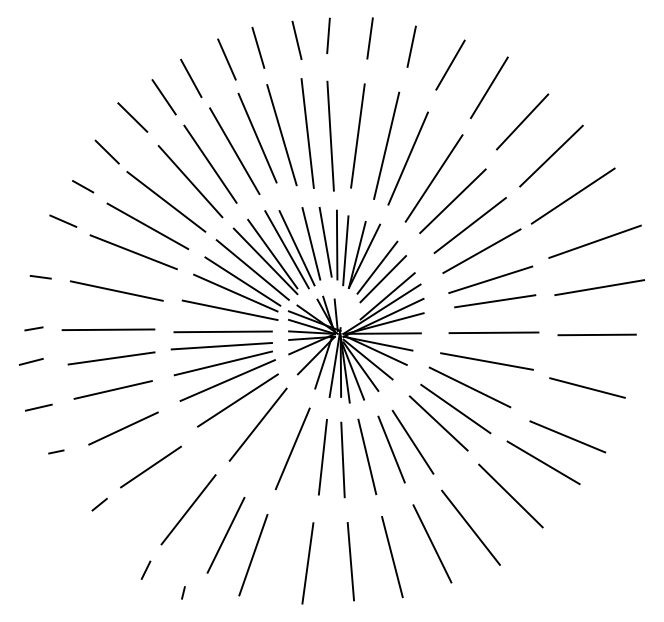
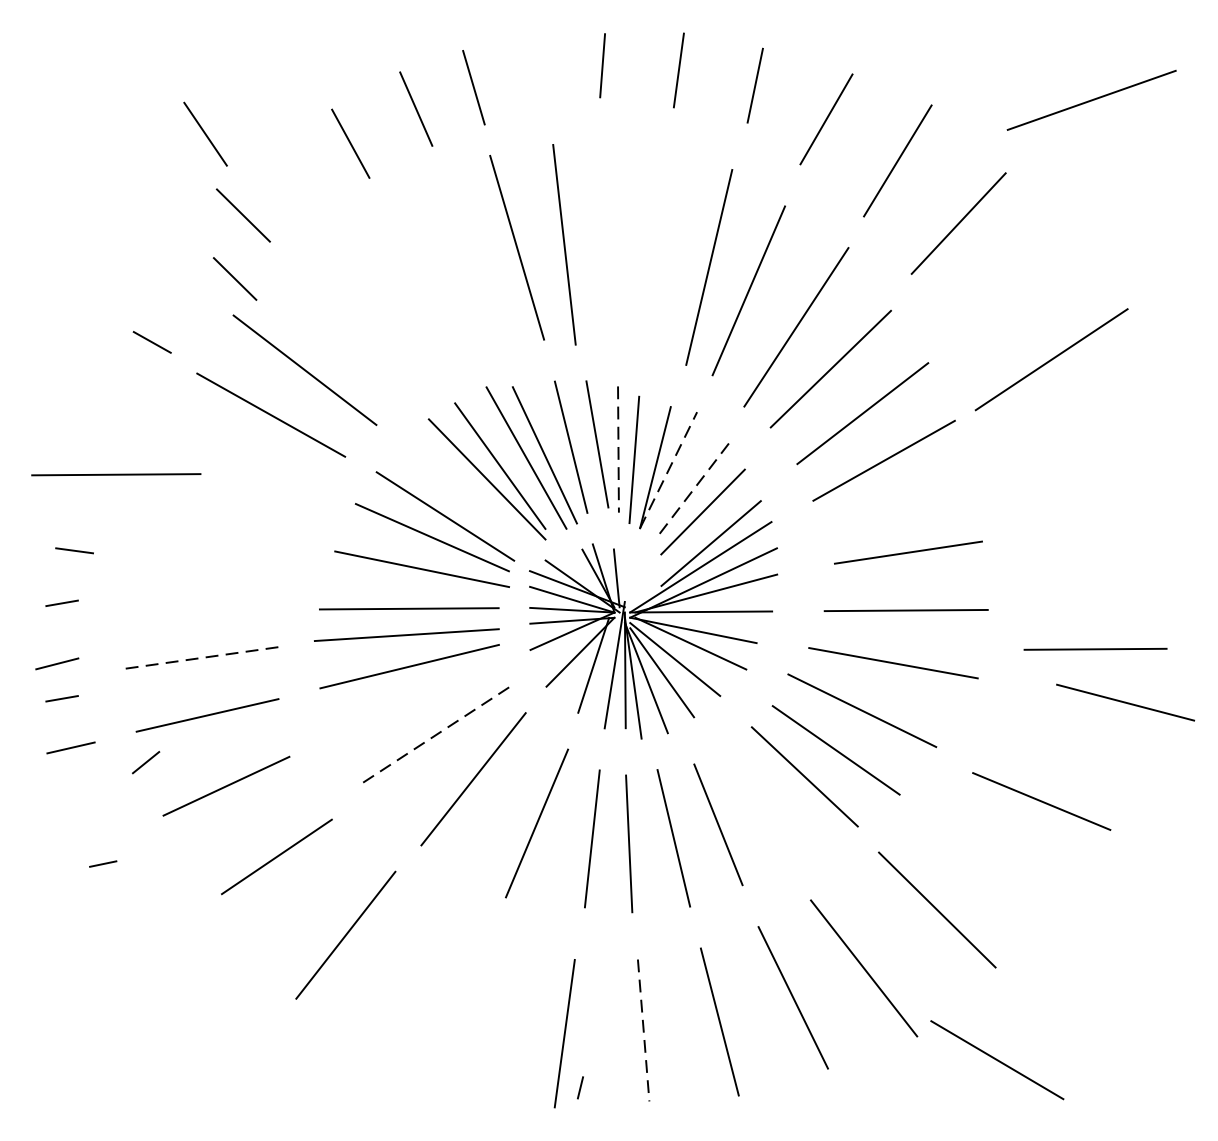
line: (296, 40) -> (543, 74), removed
line: (163, 97) -> (204, 134), moved
line: (330, 135) -> (606, 248), removed
line: (357, 135) -> (655, 248), removed
line: (257, 137) -> (472, 252), removed
line: (106, 151) -> (233, 277), moved
line: (234, 151) -> (430, 277), removed
line: (551, 155) -> (1011, 285), removed
line: (210, 163) -> (386, 299), removed
line: (190, 181) -> (349, 332), removed
line: (63, 220) -> (116, 404), removed
line: (594, 241) -> (1090, 99), moved
line: (337, 245) -> (619, 450), solid -> dashed
line: (133, 252) -> (244, 463), removed
line: (364, 255) -> (668, 468), solid -> dashed
line: (377, 267) -> (692, 490), solid -> dashed
line: (252, 269) -> (463, 494), removed
line: (40, 277) -> (74, 551), moved
line: (490, 279) -> (899, 512), removed
line: (599, 287) -> (1099, 527), removed
line: (116, 290) -> (213, 532), removed
line: (108, 329) -> (116, 474), moved
line: (596, 334) -> (1094, 648), moved
line: (112, 358) -> (206, 657), solid -> dashed
line: (33, 380) -> (61, 698), added
line: (227, 380) -> (417, 698), removed
line: (587, 387) -> (1125, 701), moved
line: (237, 400) -> (435, 734), solid -> dashed
line: (412, 442) -> (756, 811), removed
line: (56, 451) -> (103, 863), moved
line: (543, 462) -> (997, 1059), moved
line: (99, 504) -> (145, 762), moved
line: (225, 534) -> (413, 980), removed
line: (253, 554) -> (464, 1017), removed
line: (350, 561) -> (642, 1030), solid -> dashed
line: (145, 569) -> (266, 1044), removed
line: (183, 592) -> (580, 1087), moved

